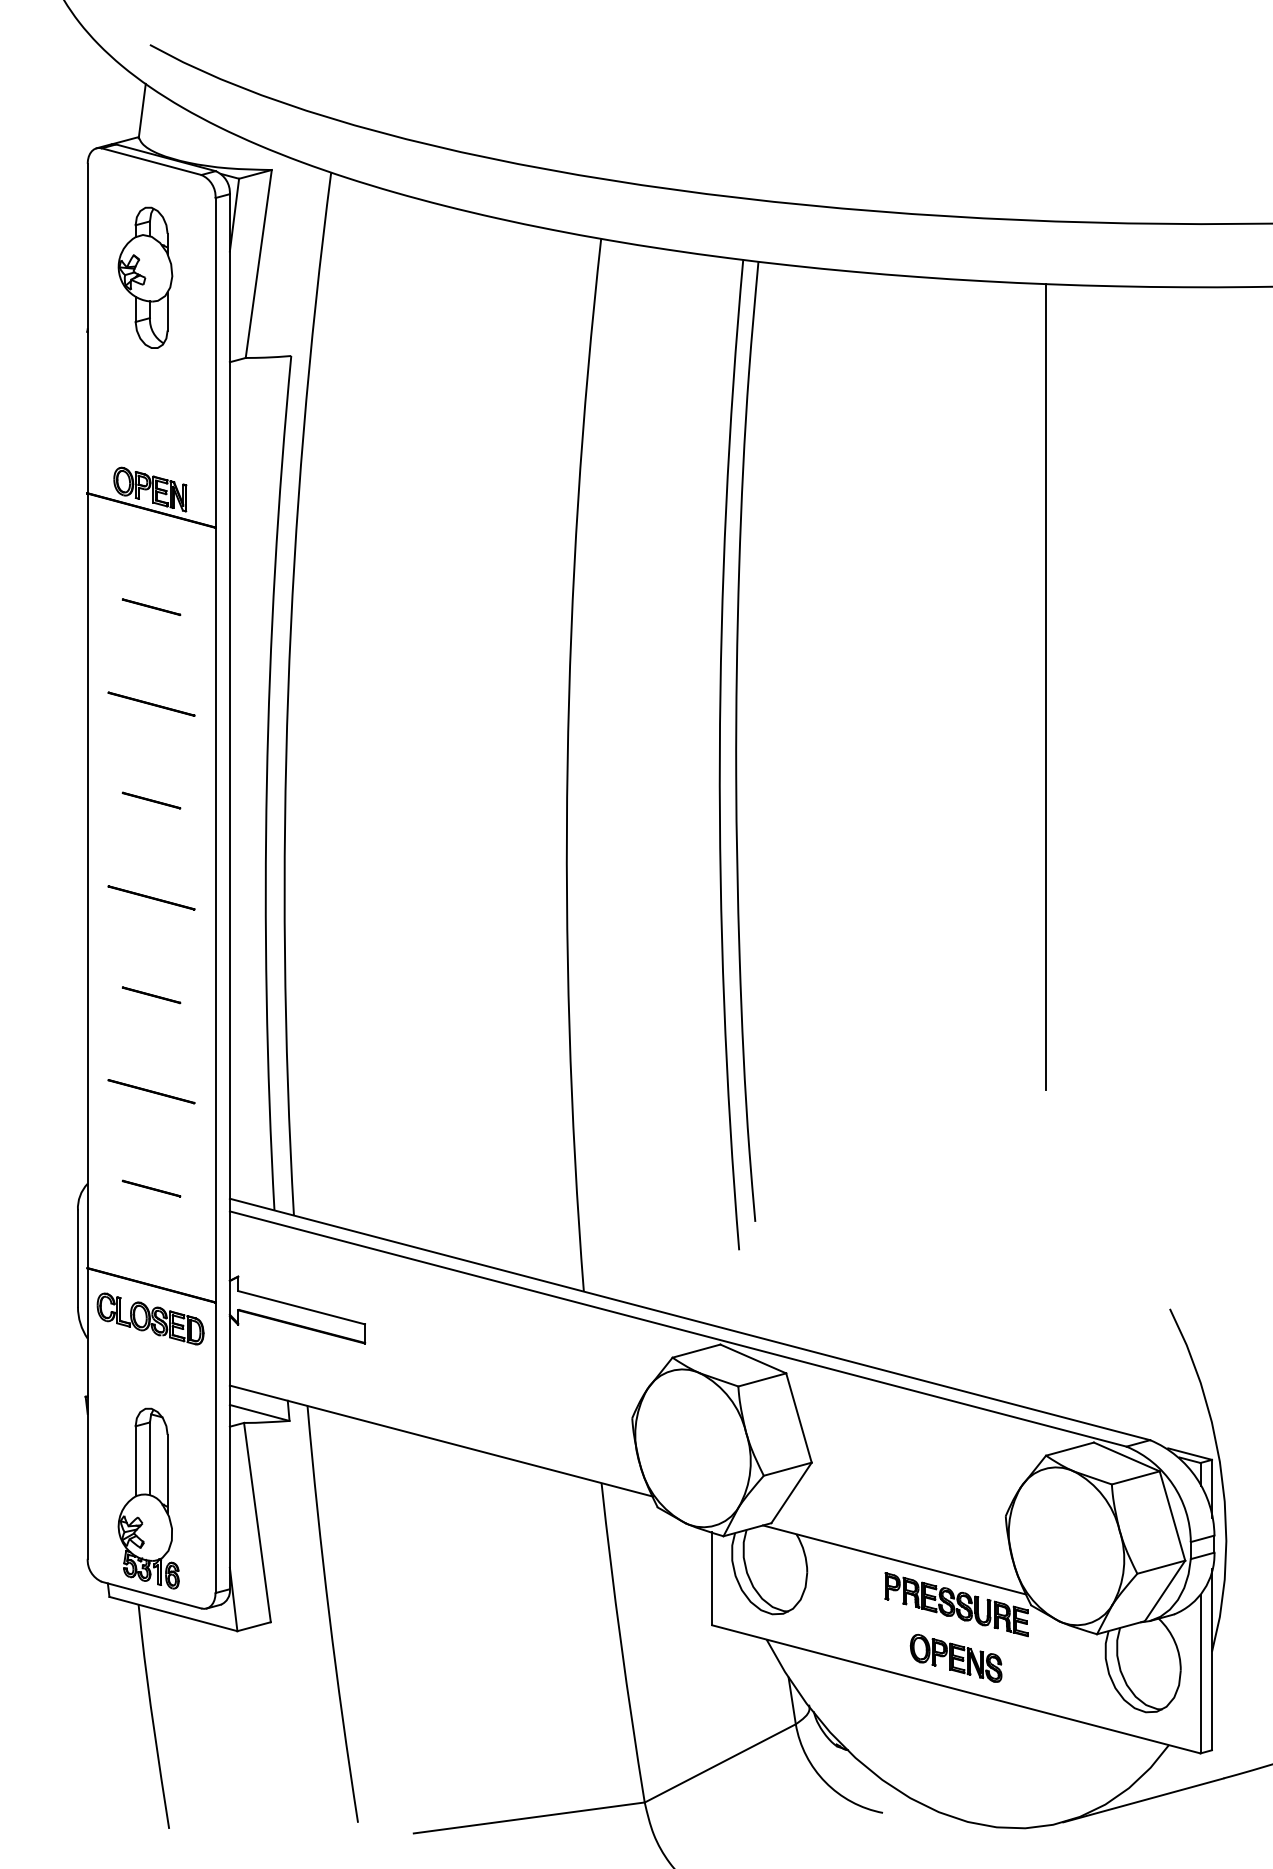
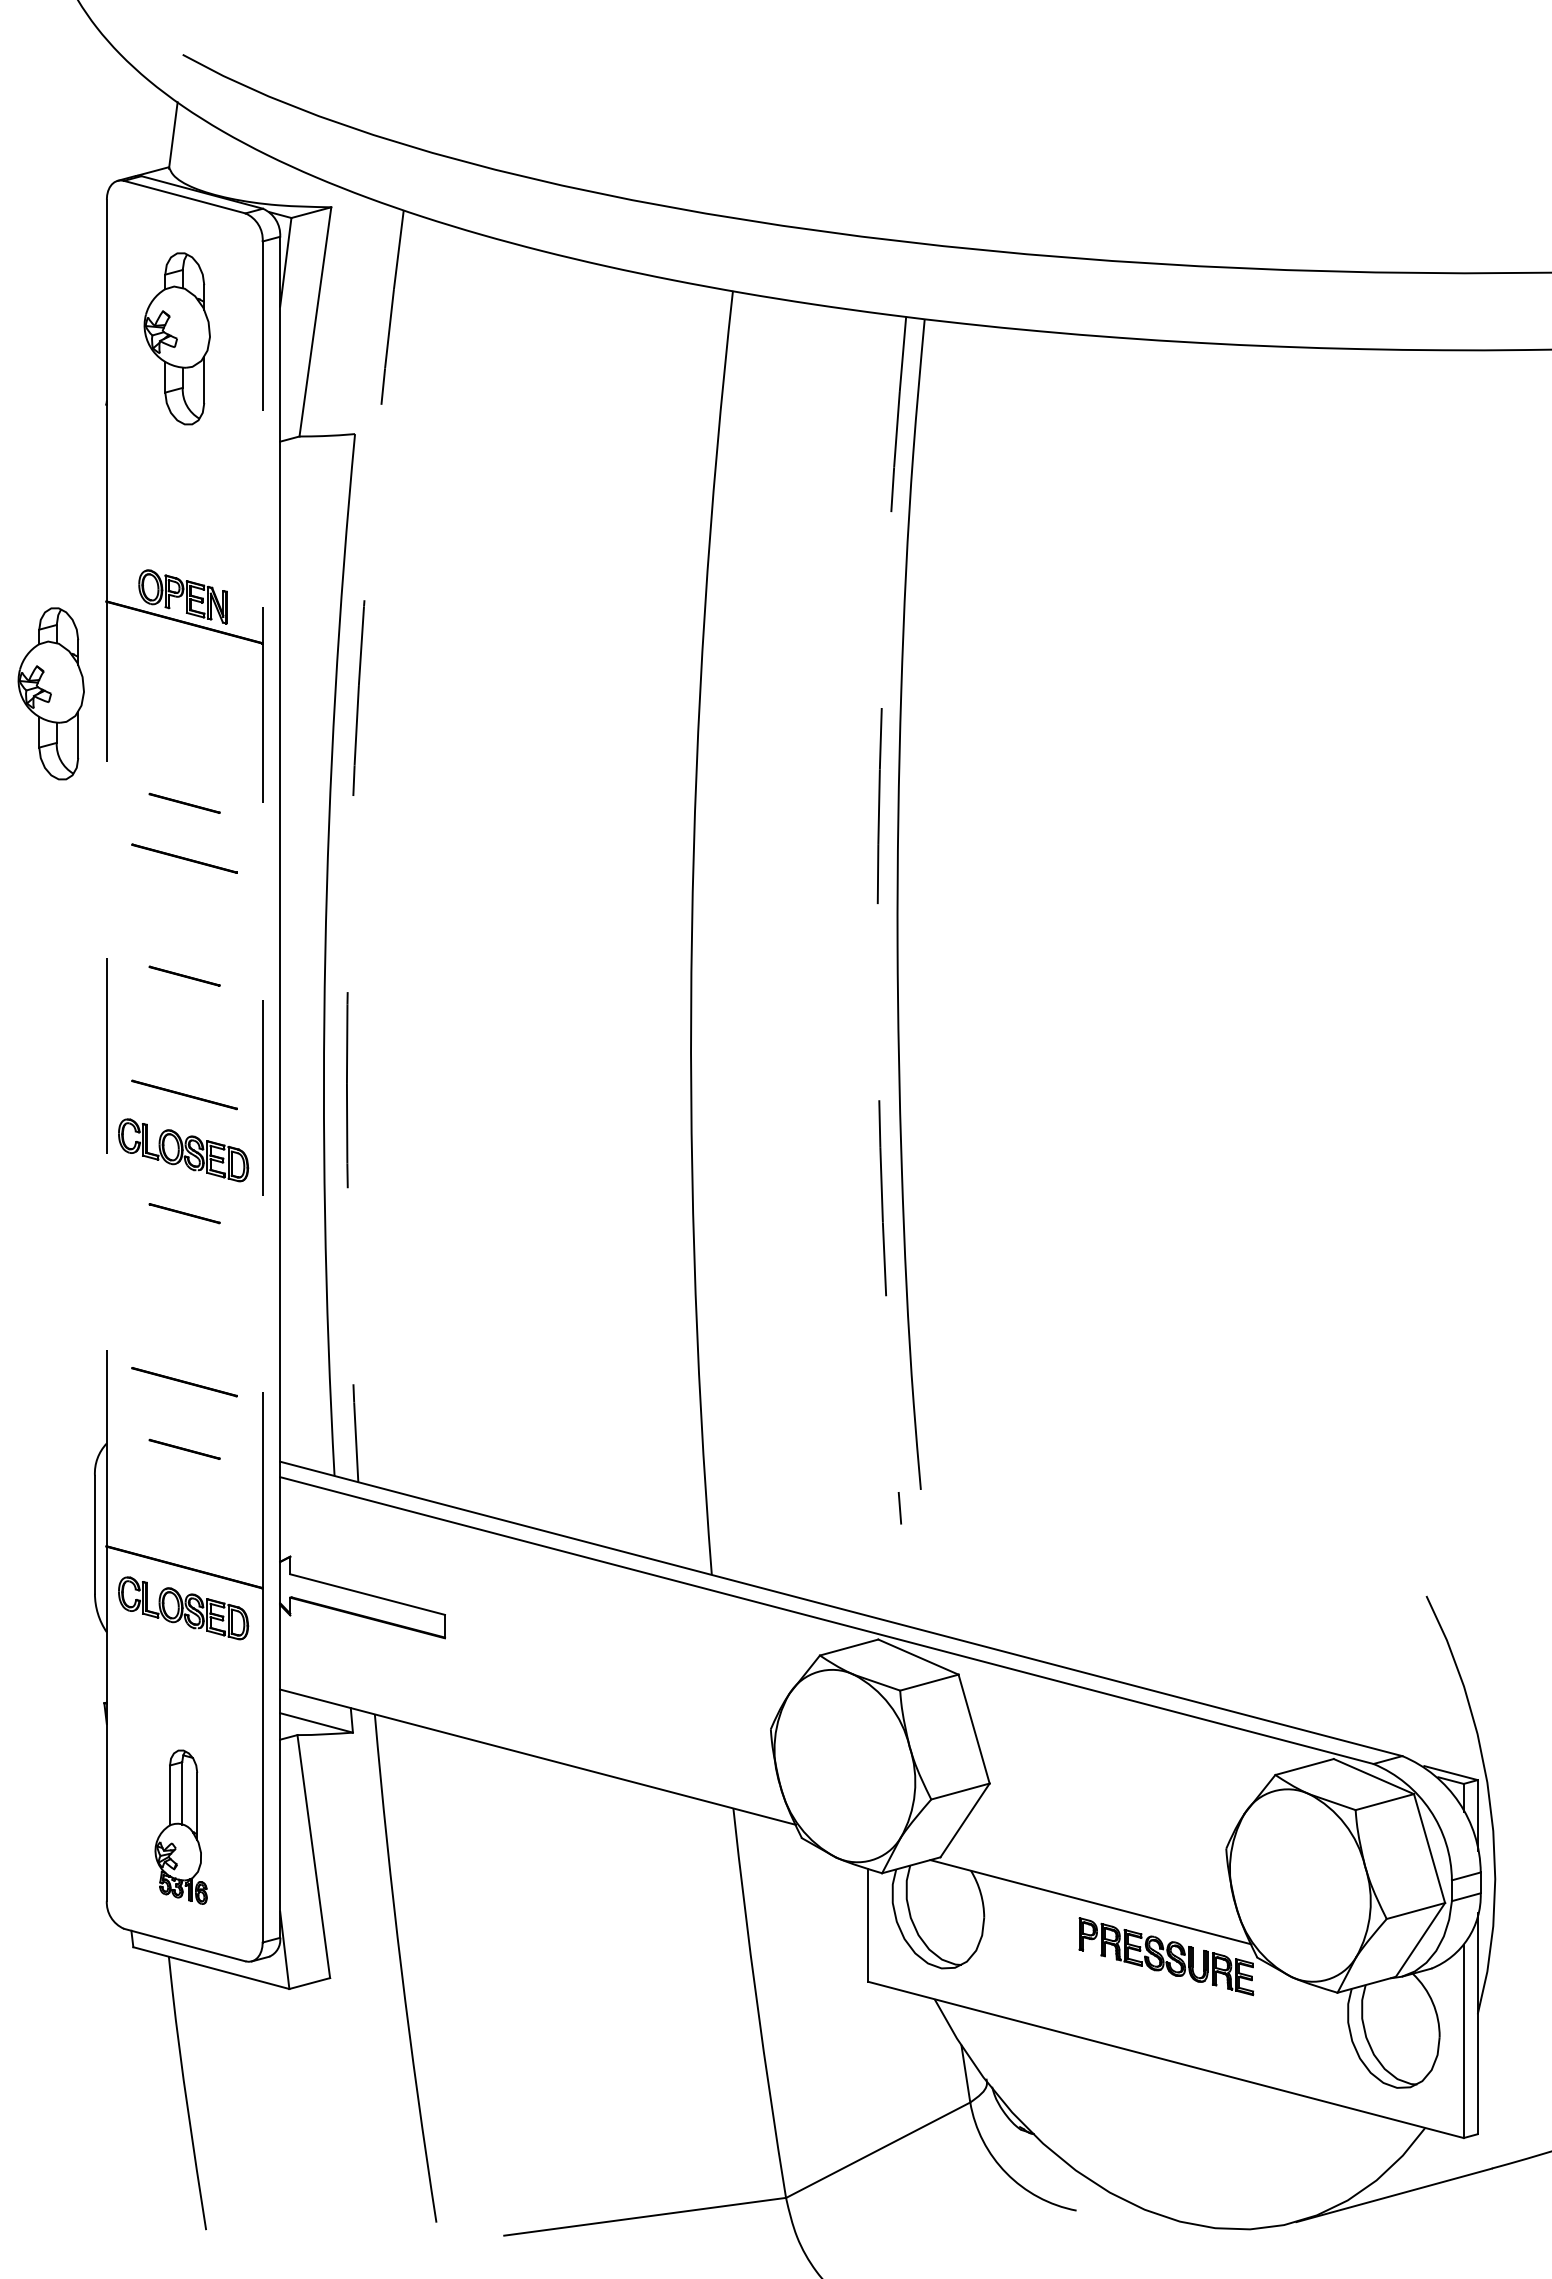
part: (41, 568) -> (50, 693), added
line: (151, 606) -> (184, 802), moved
line: (1046, 686) -> (1275, 837), removed
arc: (288, 693) -> (351, 845), solid -> dashed
line: (215, 749) -> (262, 914), solid -> dashed
arc: (719, 754) -> (877, 920), solid -> dashed
line: (87, 880) -> (106, 1073), solid -> dashed
part: (150, 943) -> (183, 1150), added
line: (151, 1091) -> (184, 1382), moved
part: (148, 1497) -> (180, 1826), size x0.7
part: (955, 1657) -> (1165, 2021), removed

